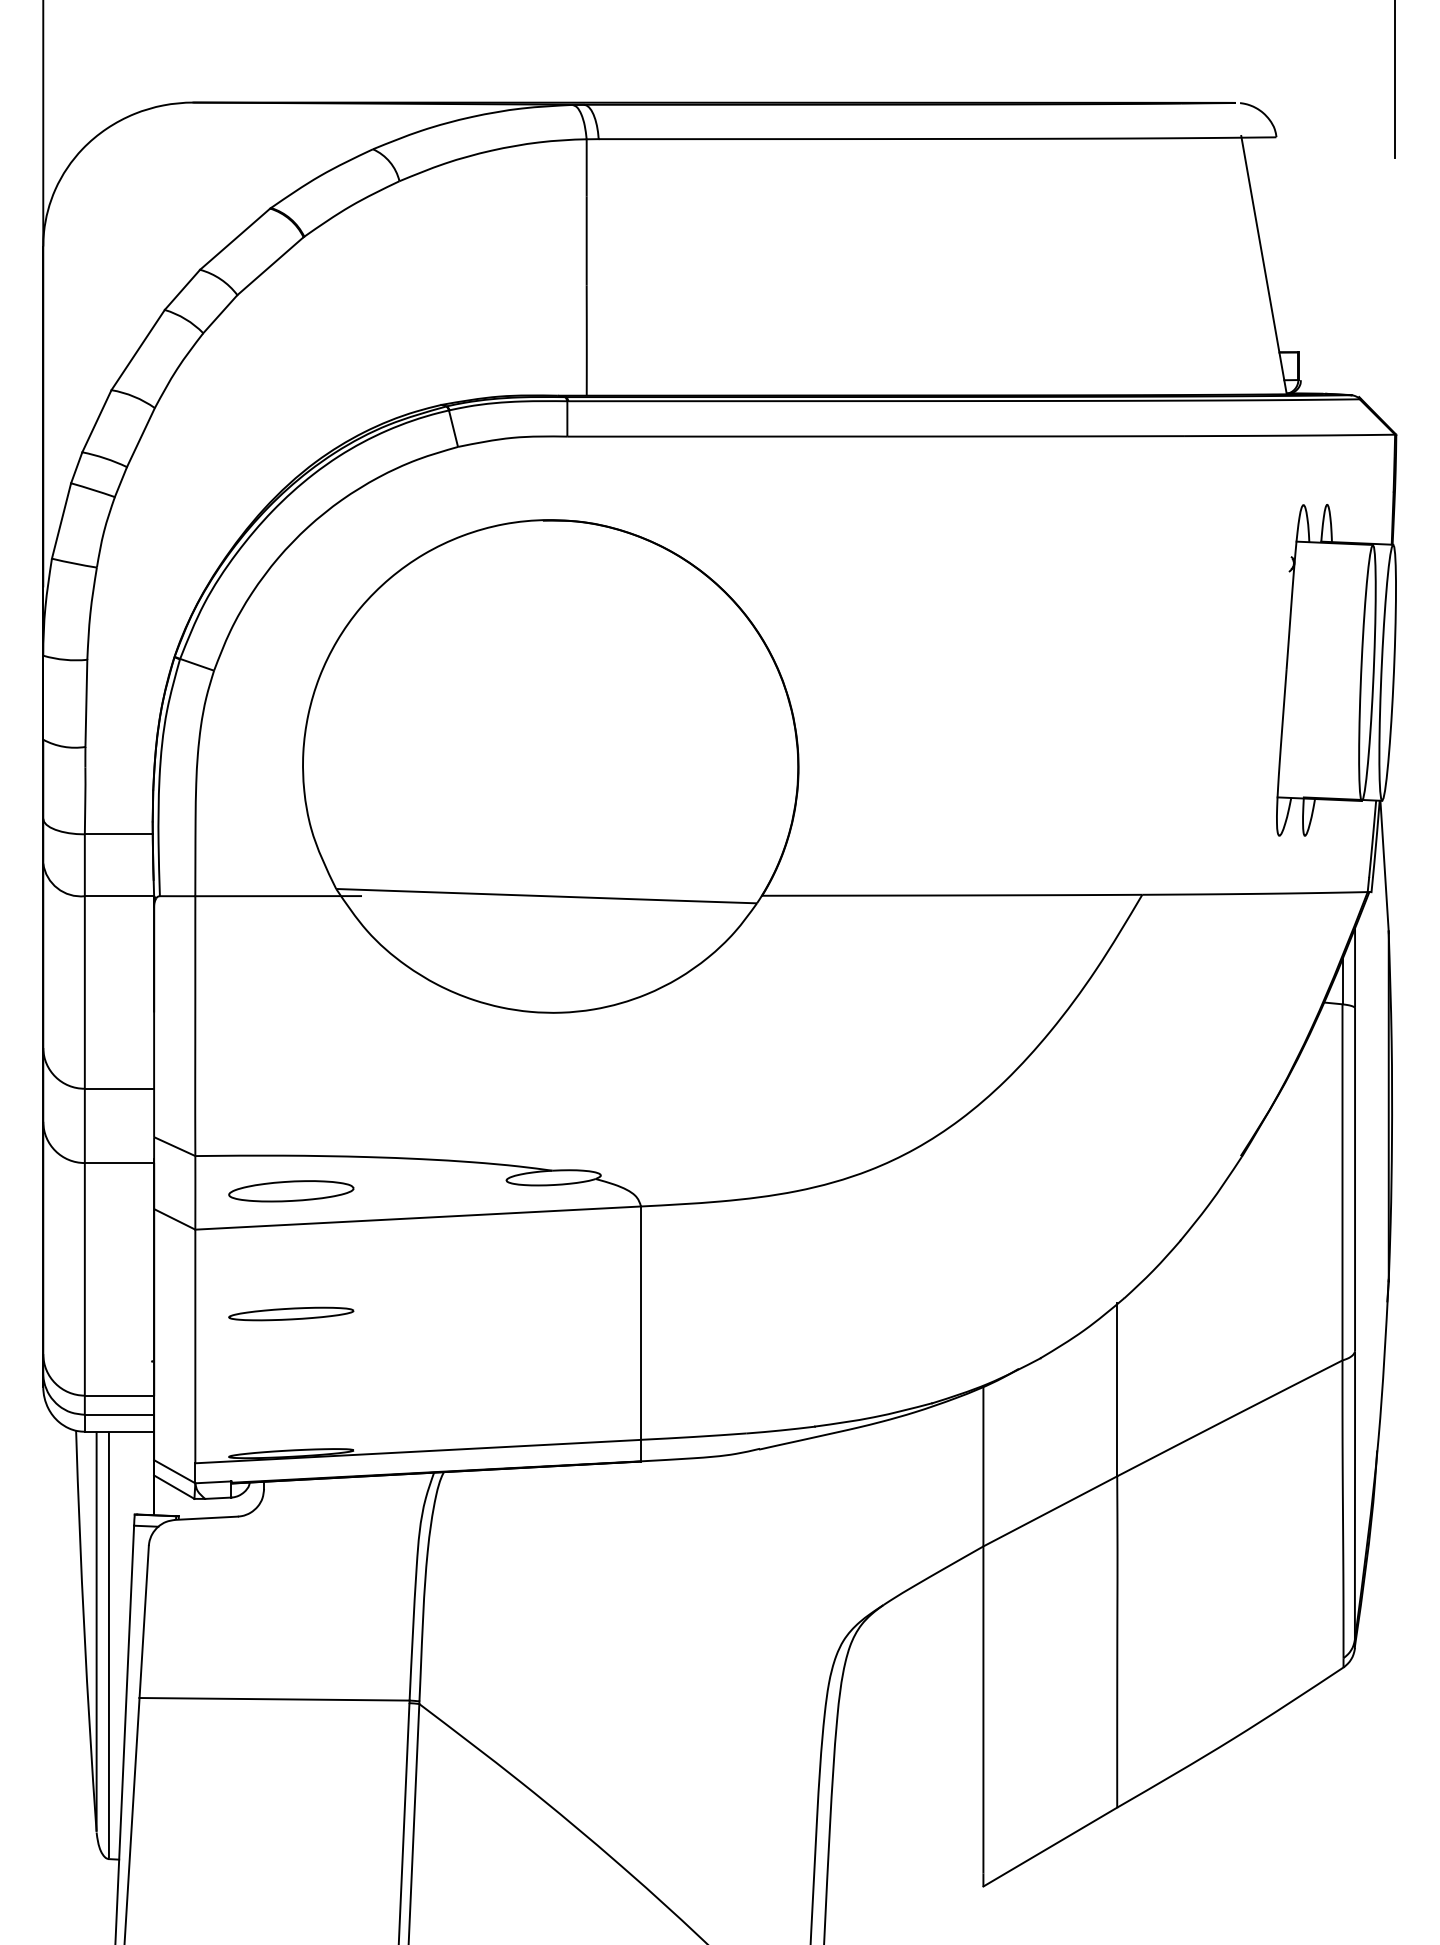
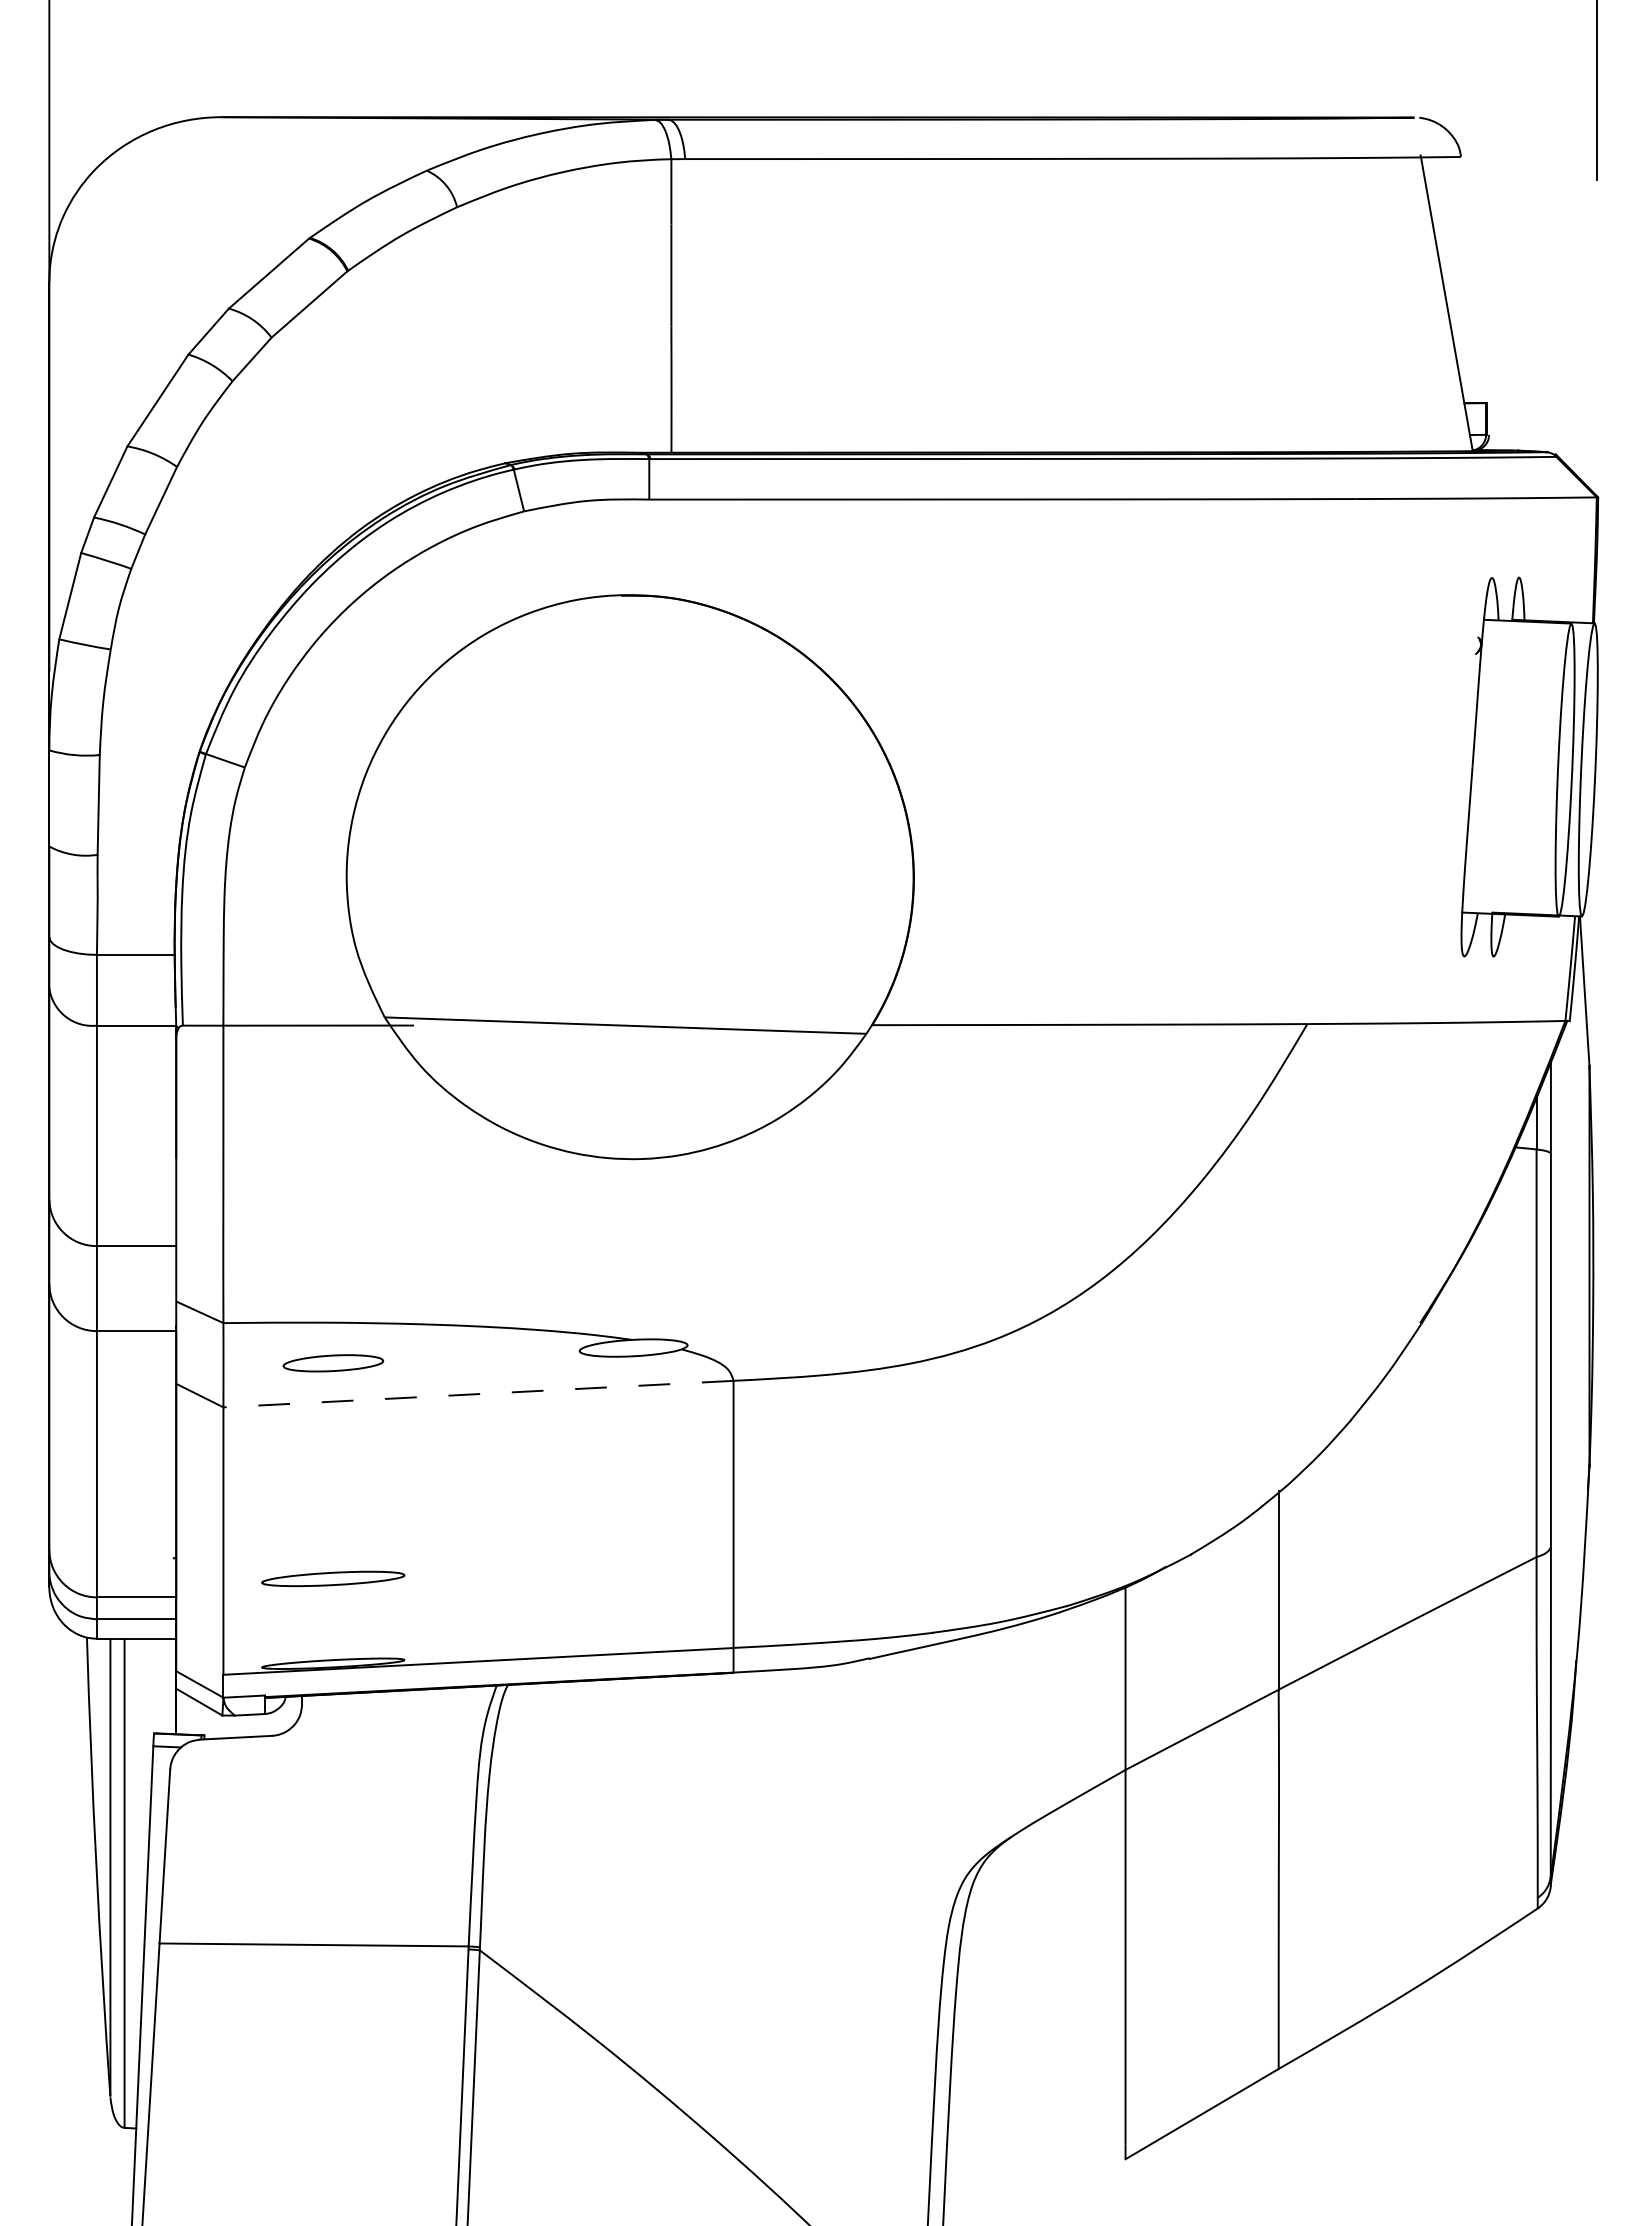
part: (291, 1190) -> (333, 1362), size x0.7
line: (418, 1218) -> (478, 1394), solid -> dashed
part: (291, 1313) -> (333, 1578), moved

